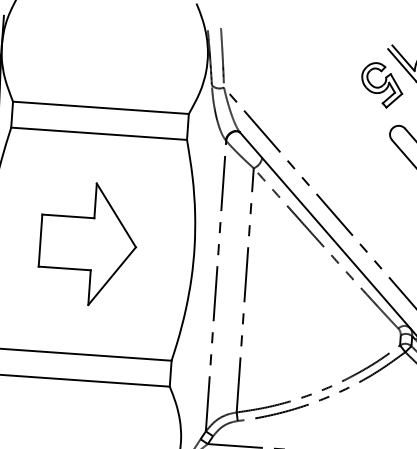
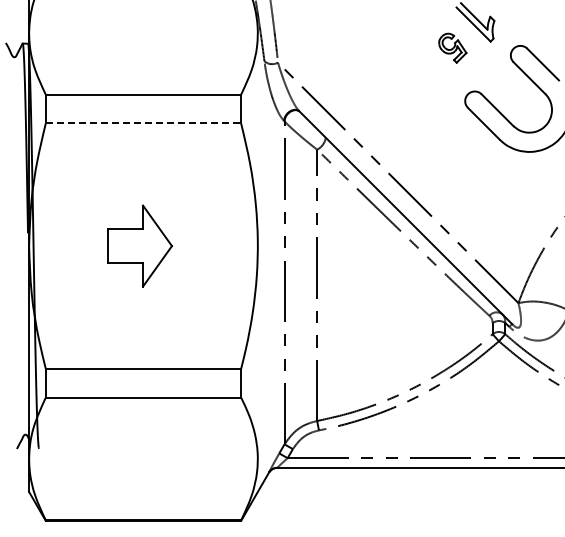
part: (381, 85) -> (452, 48), size x0.6
line: (99, 133) -> (143, 123), solid -> dashed
part: (88, 243) -> (140, 245), size x0.6

